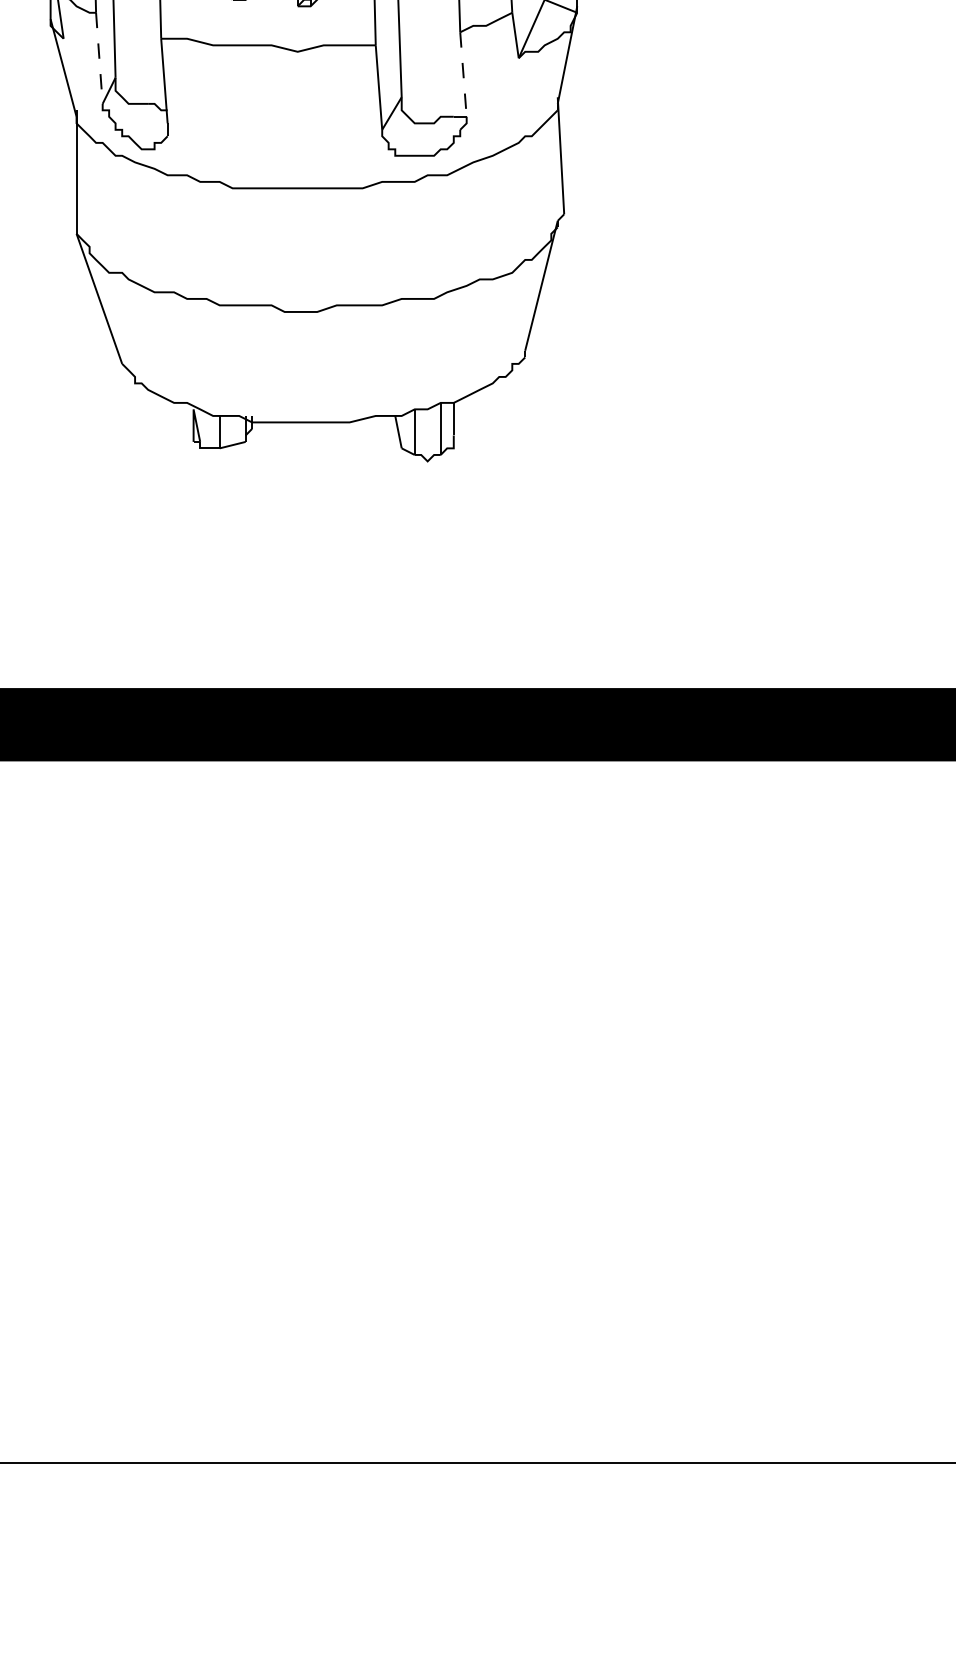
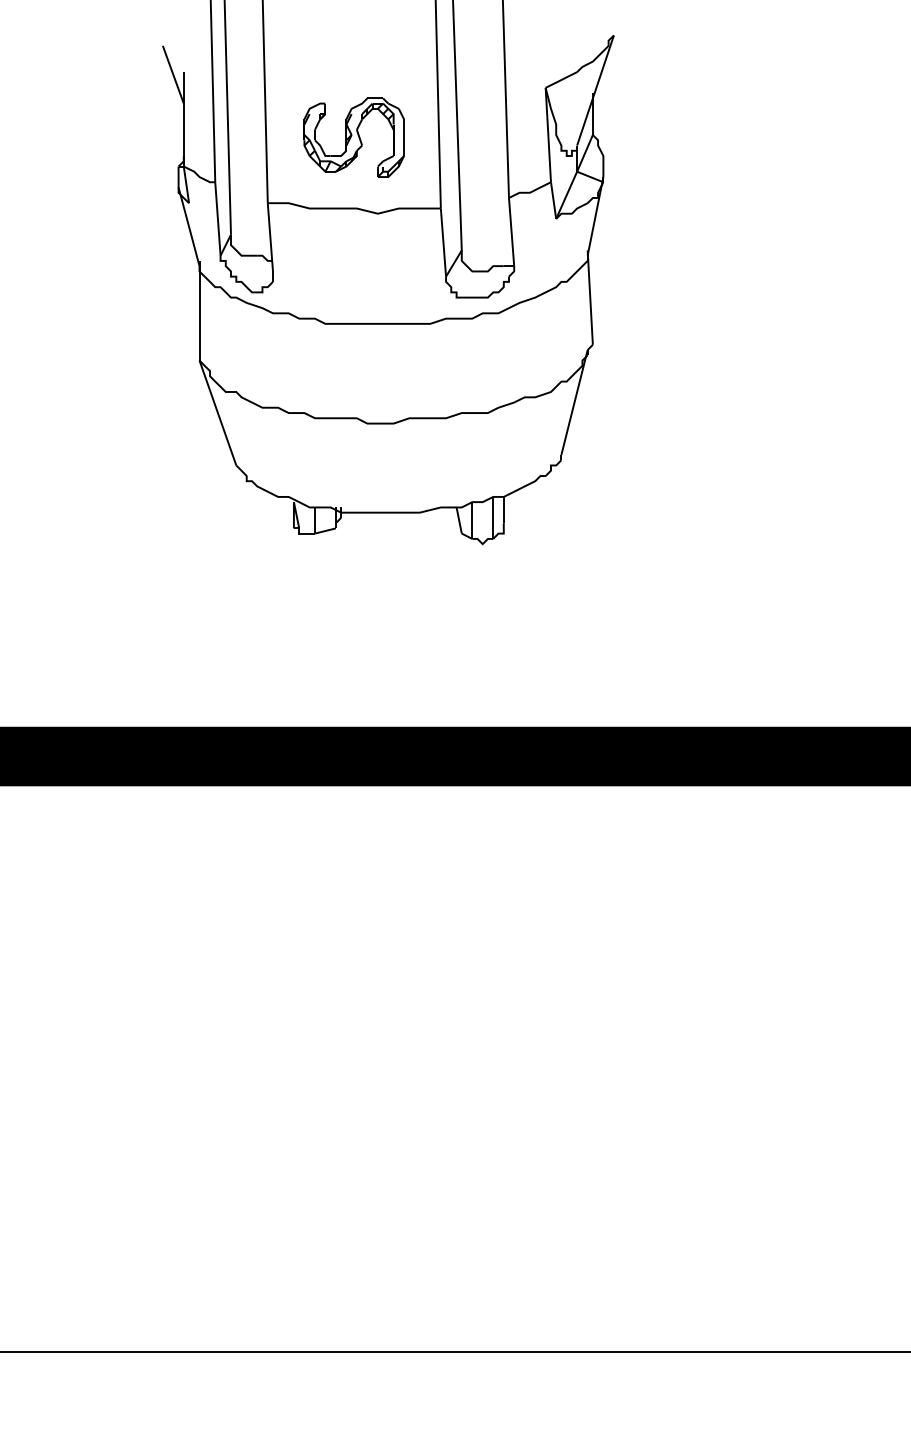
line: (98, 57) -> (217, 218), dashed -> solid
line: (463, 75) -> (511, 232), dashed -> solid

